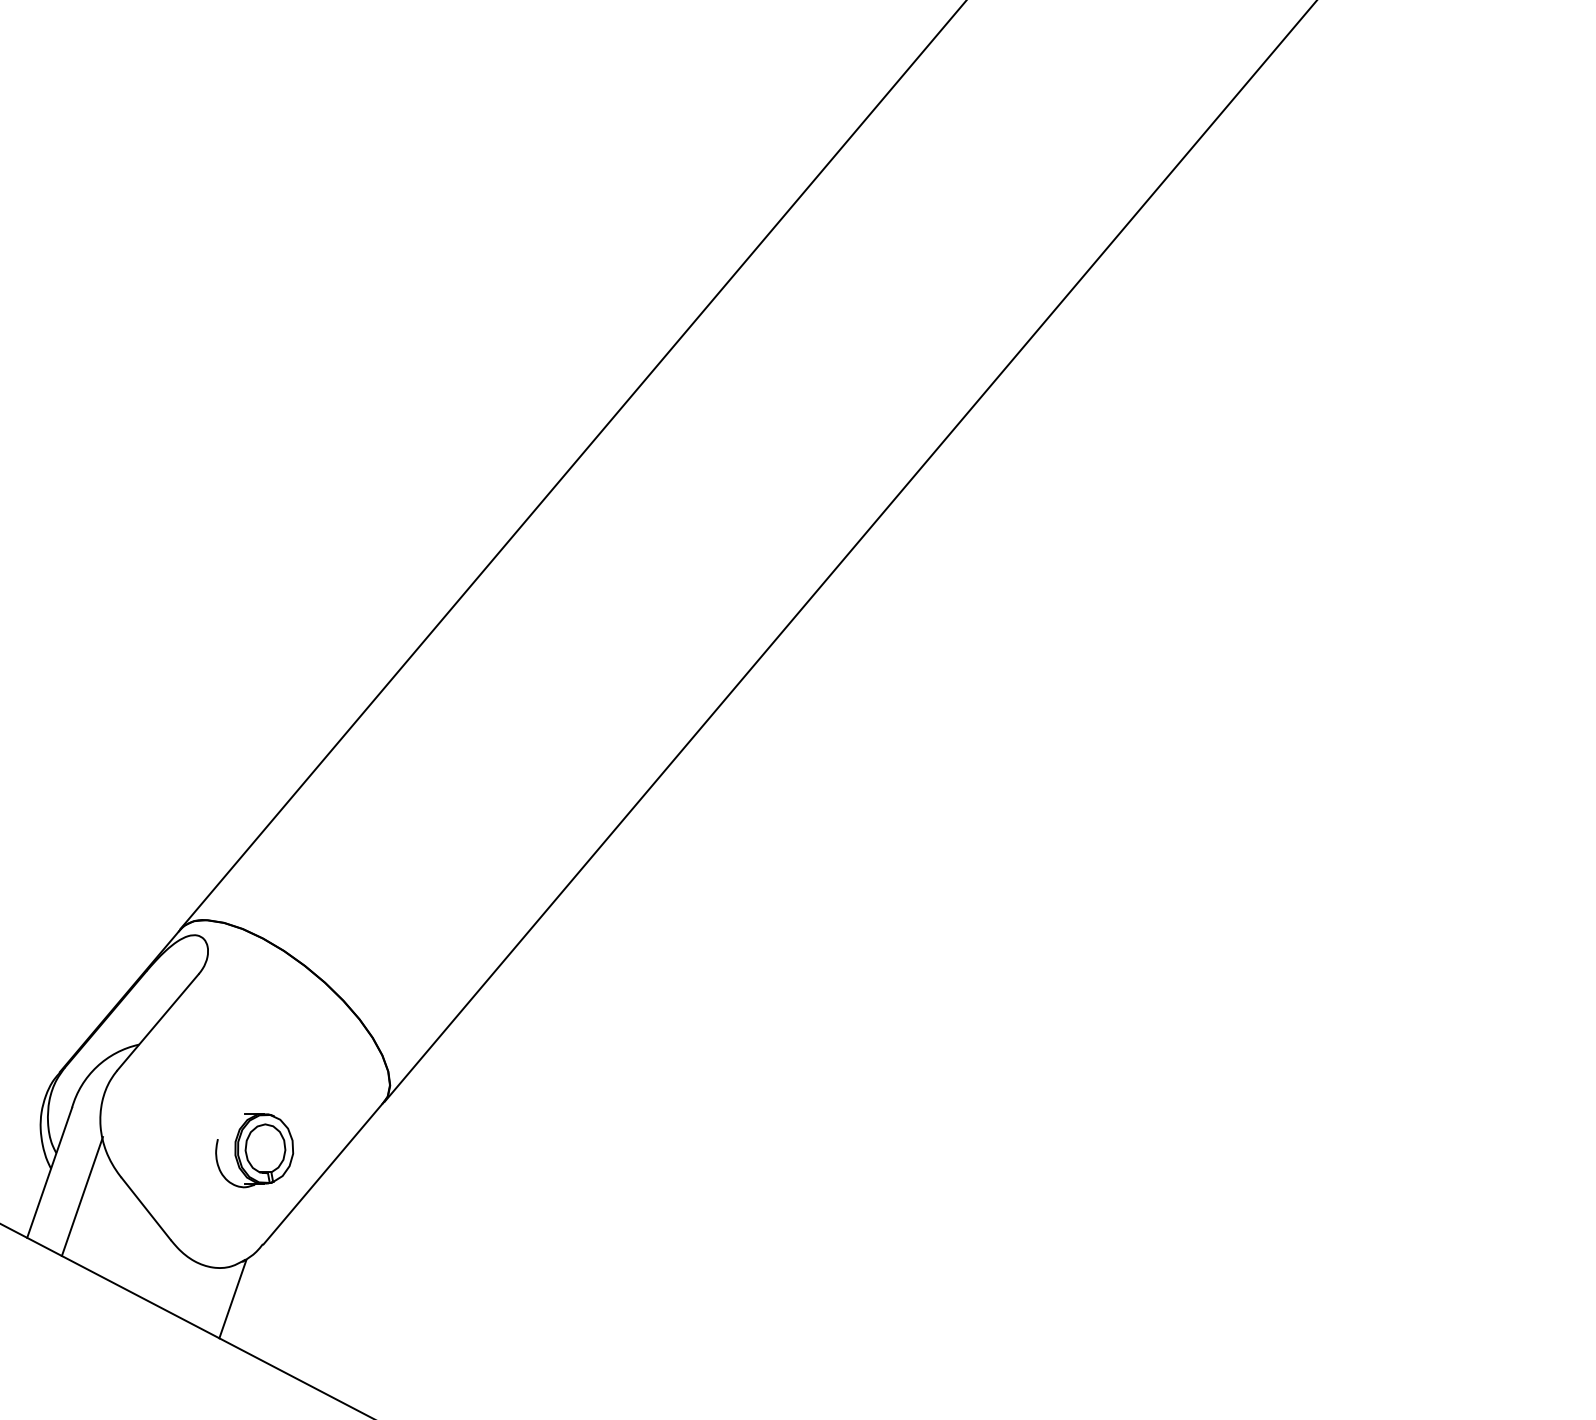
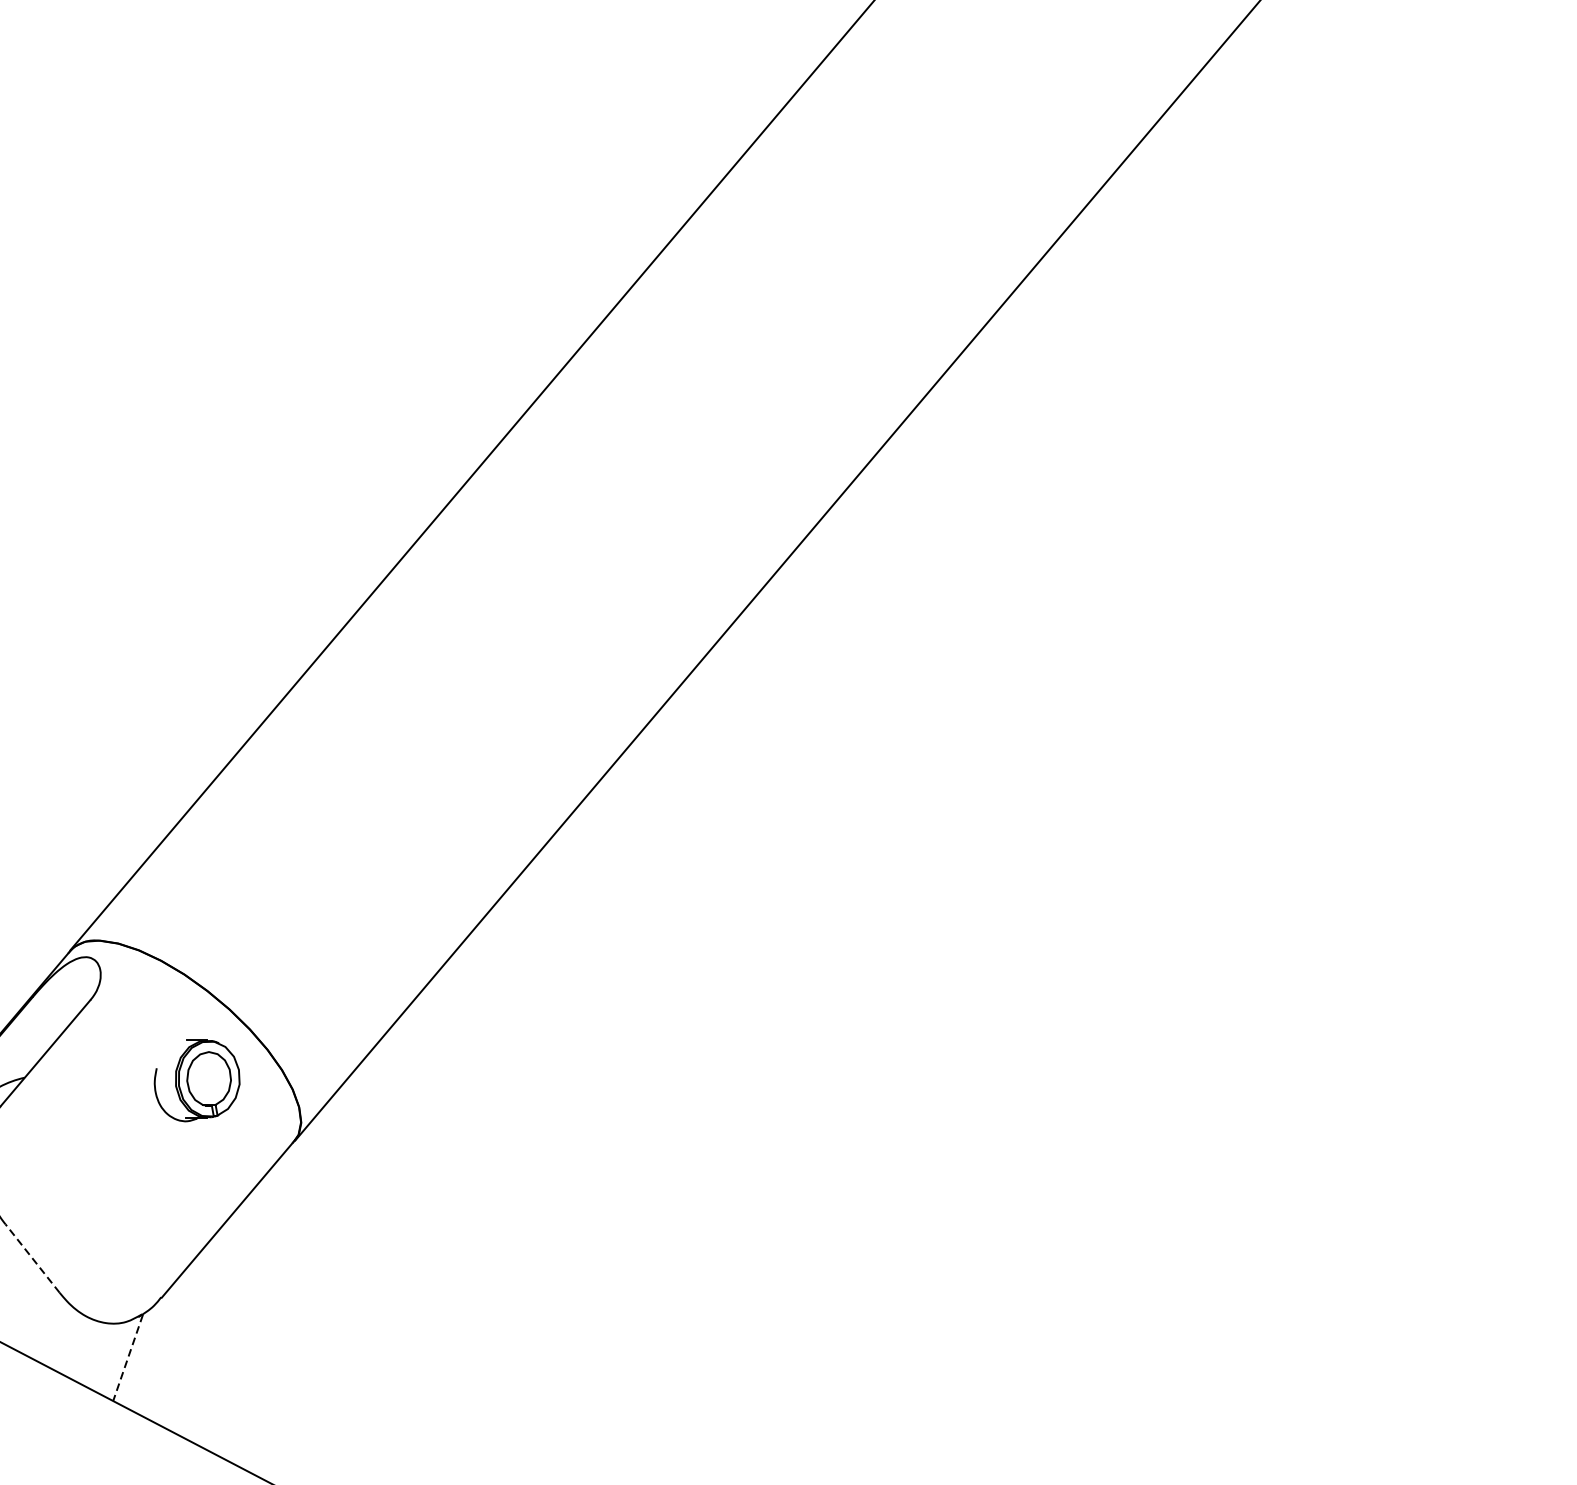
part: (254, 1150) -> (197, 1080), moved
line: (146, 1208) -> (32, 1258), solid -> dashed
line: (232, 1299) -> (127, 1358), solid -> dashed

